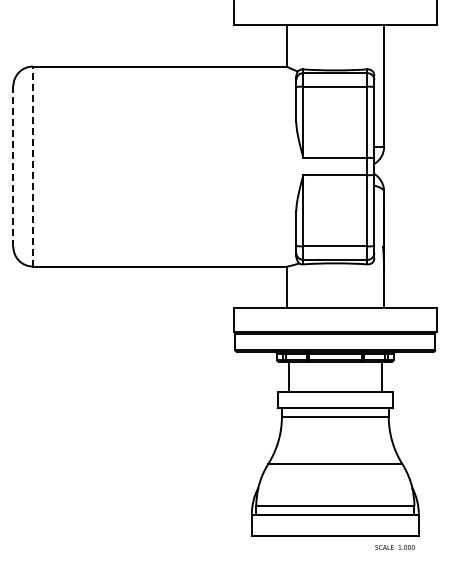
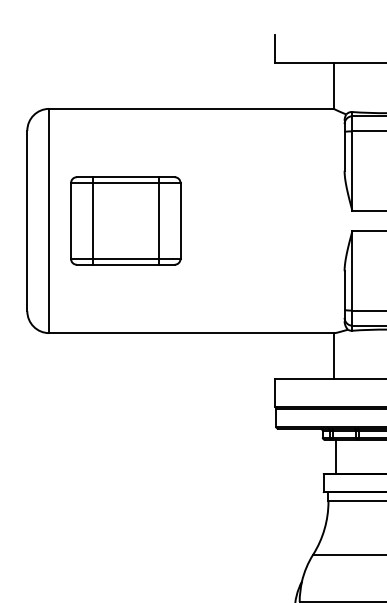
line: (13, 166) -> (27, 220), dashed -> solid
line: (32, 166) -> (48, 220), dashed -> solid
part: (100, 166) -> (124, 220), added

